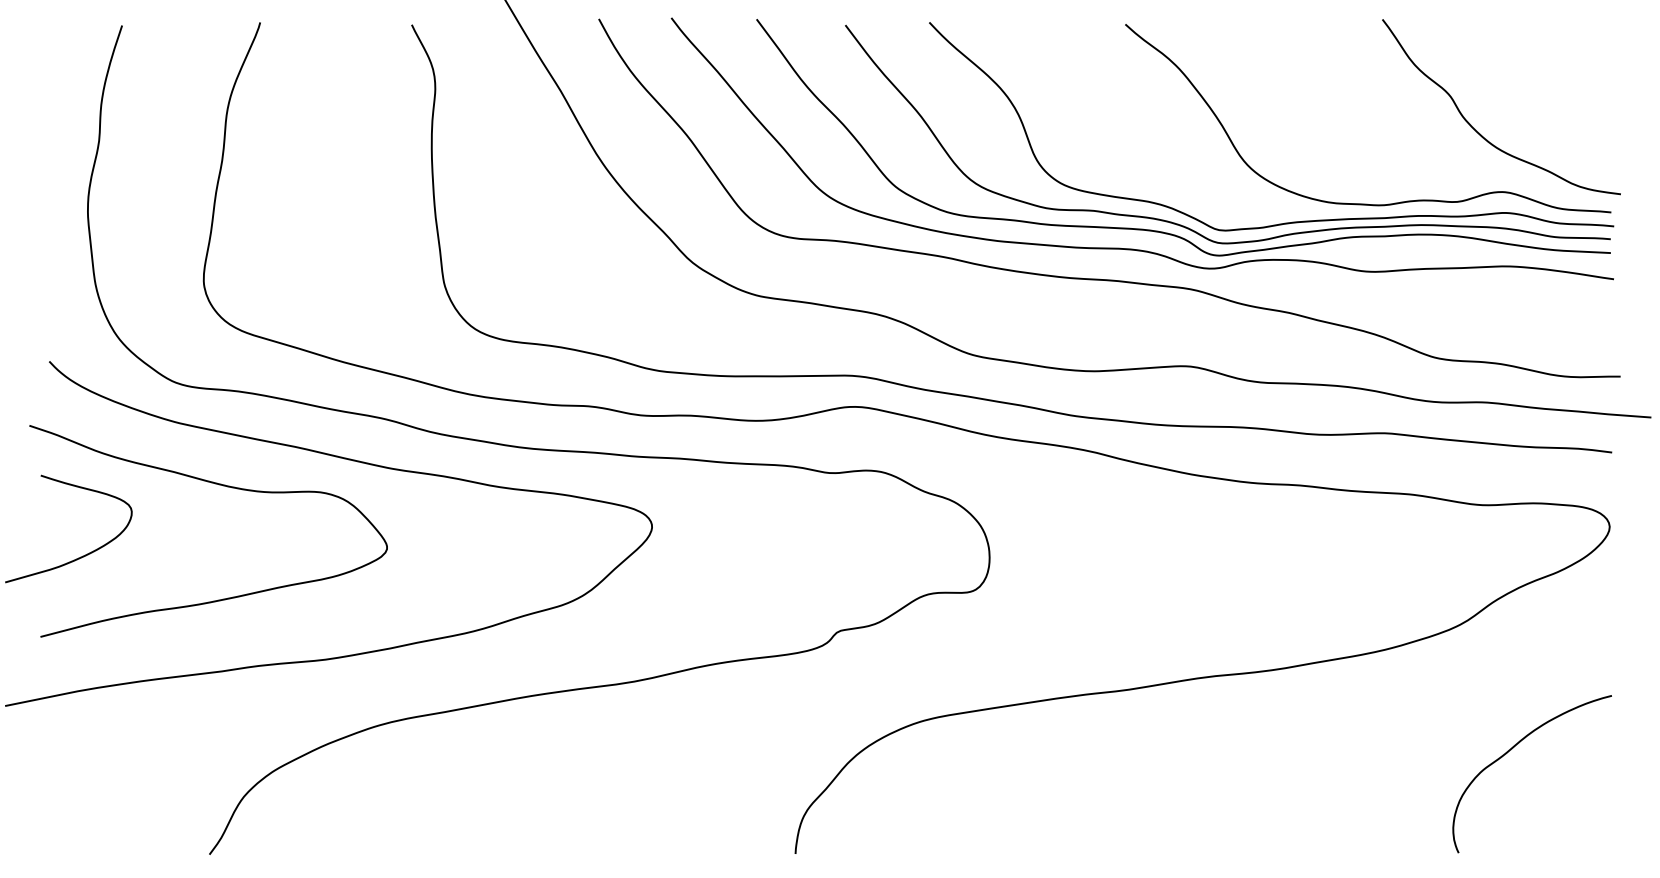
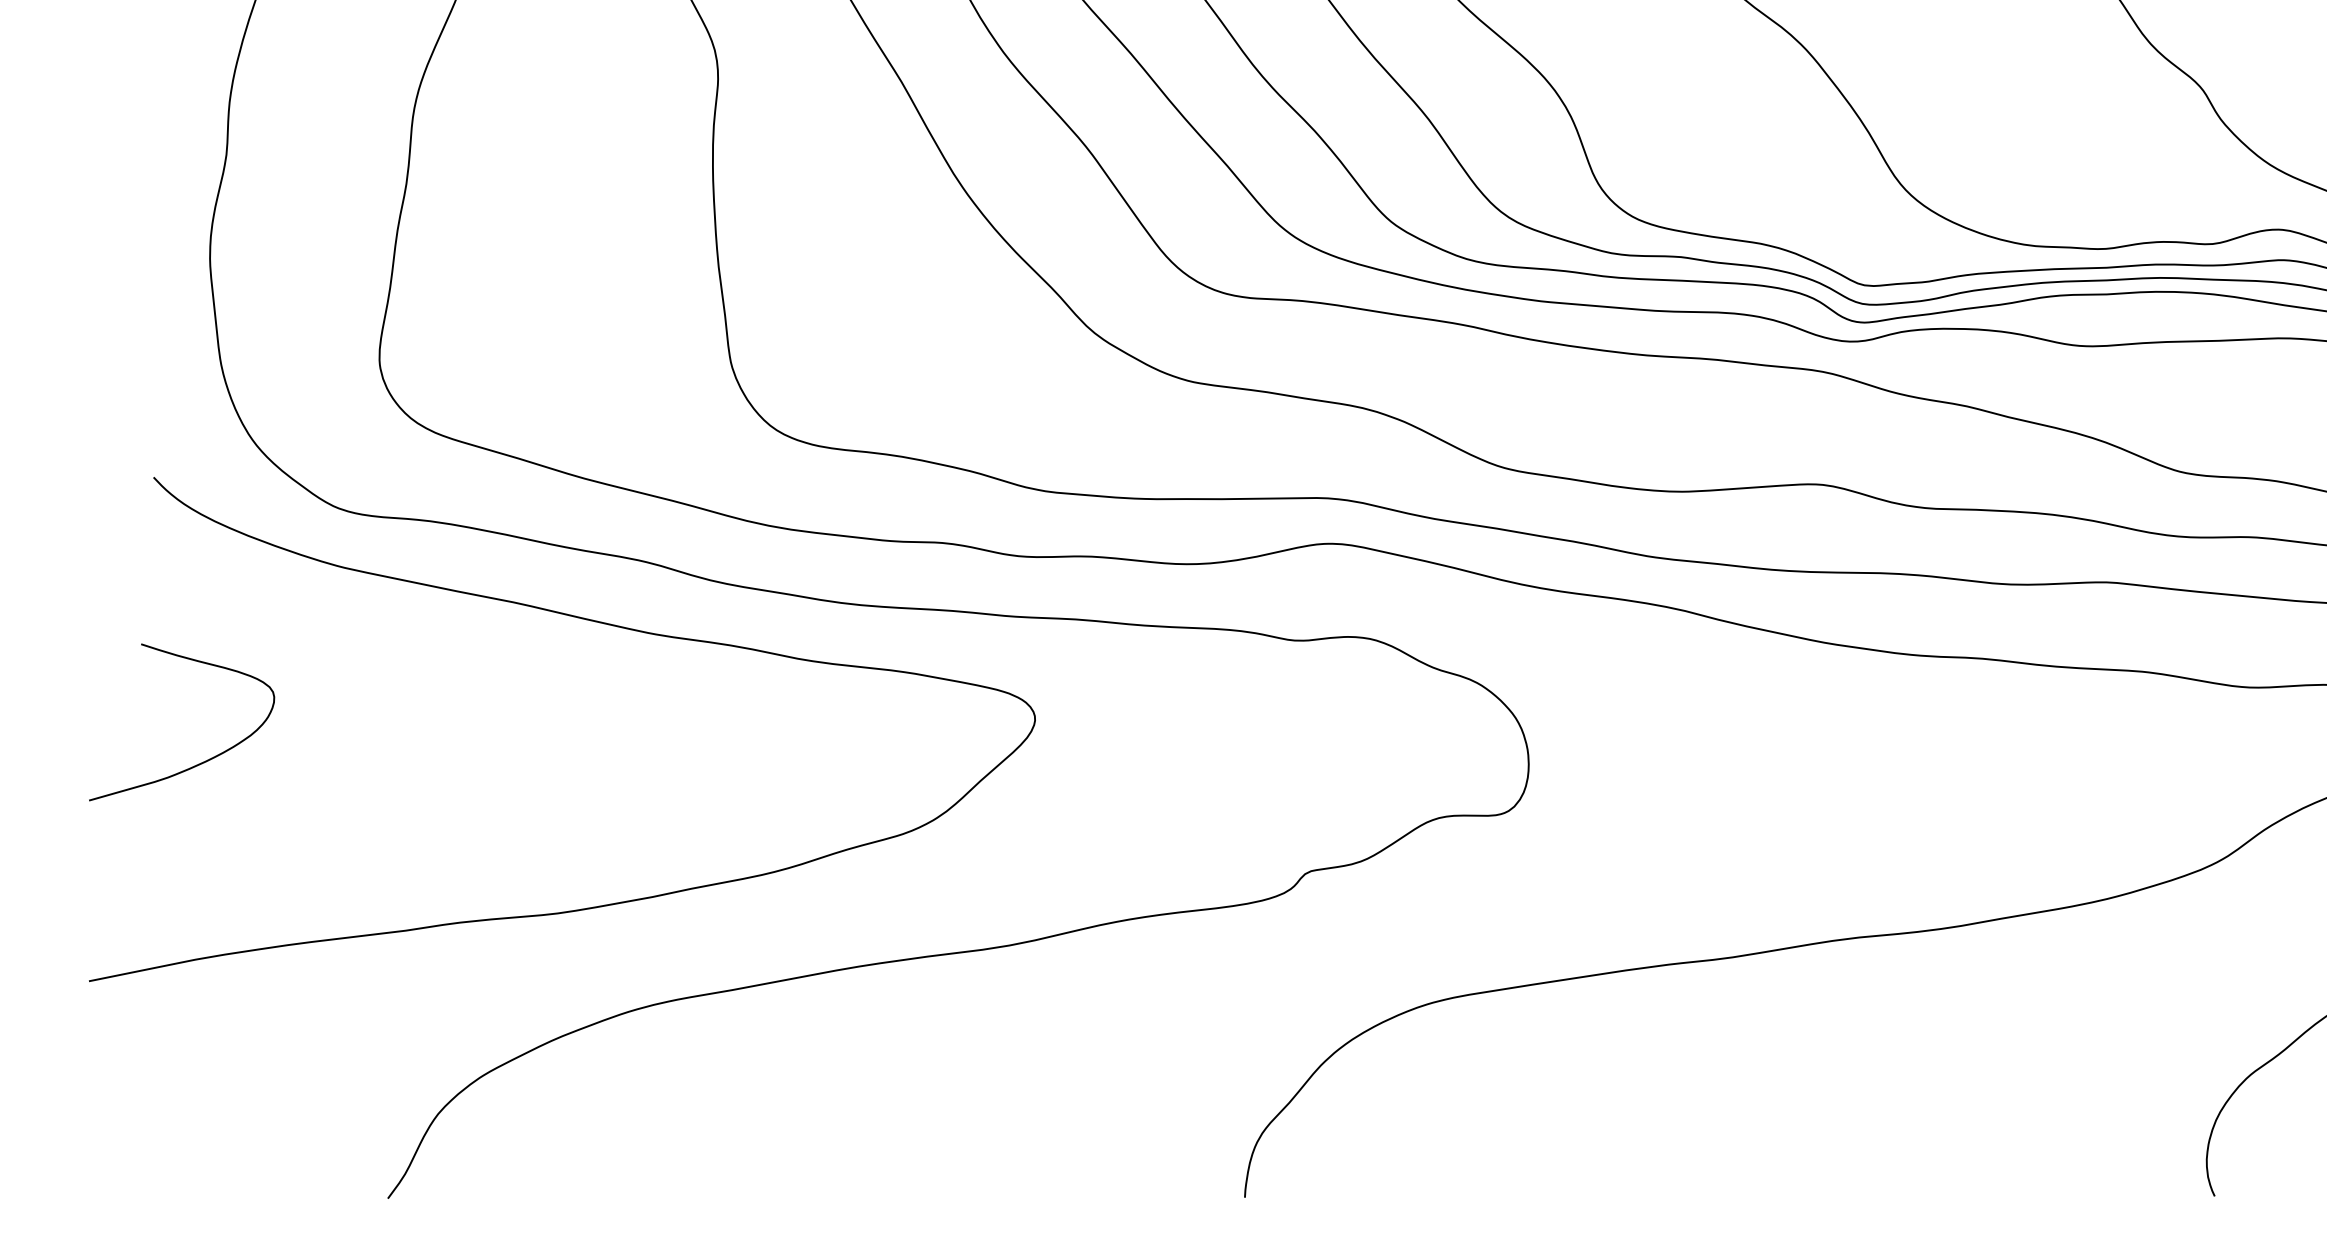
curve: (219, 485) -> (402, 658), removed

